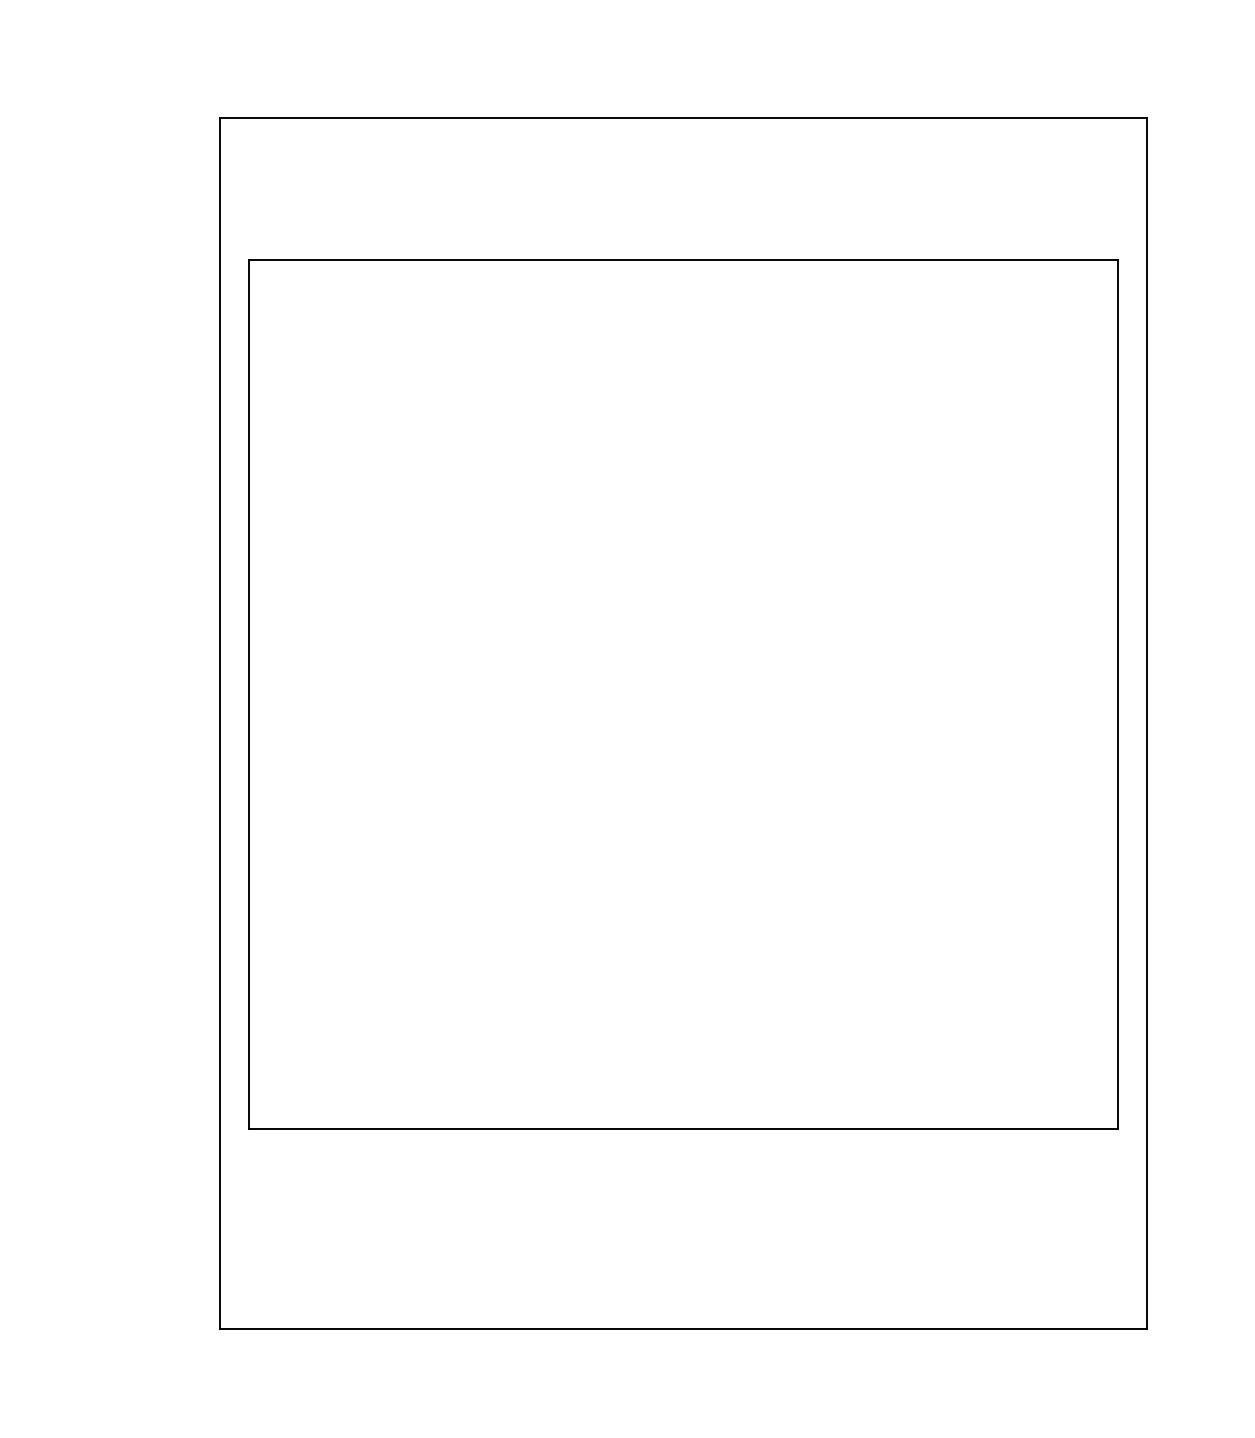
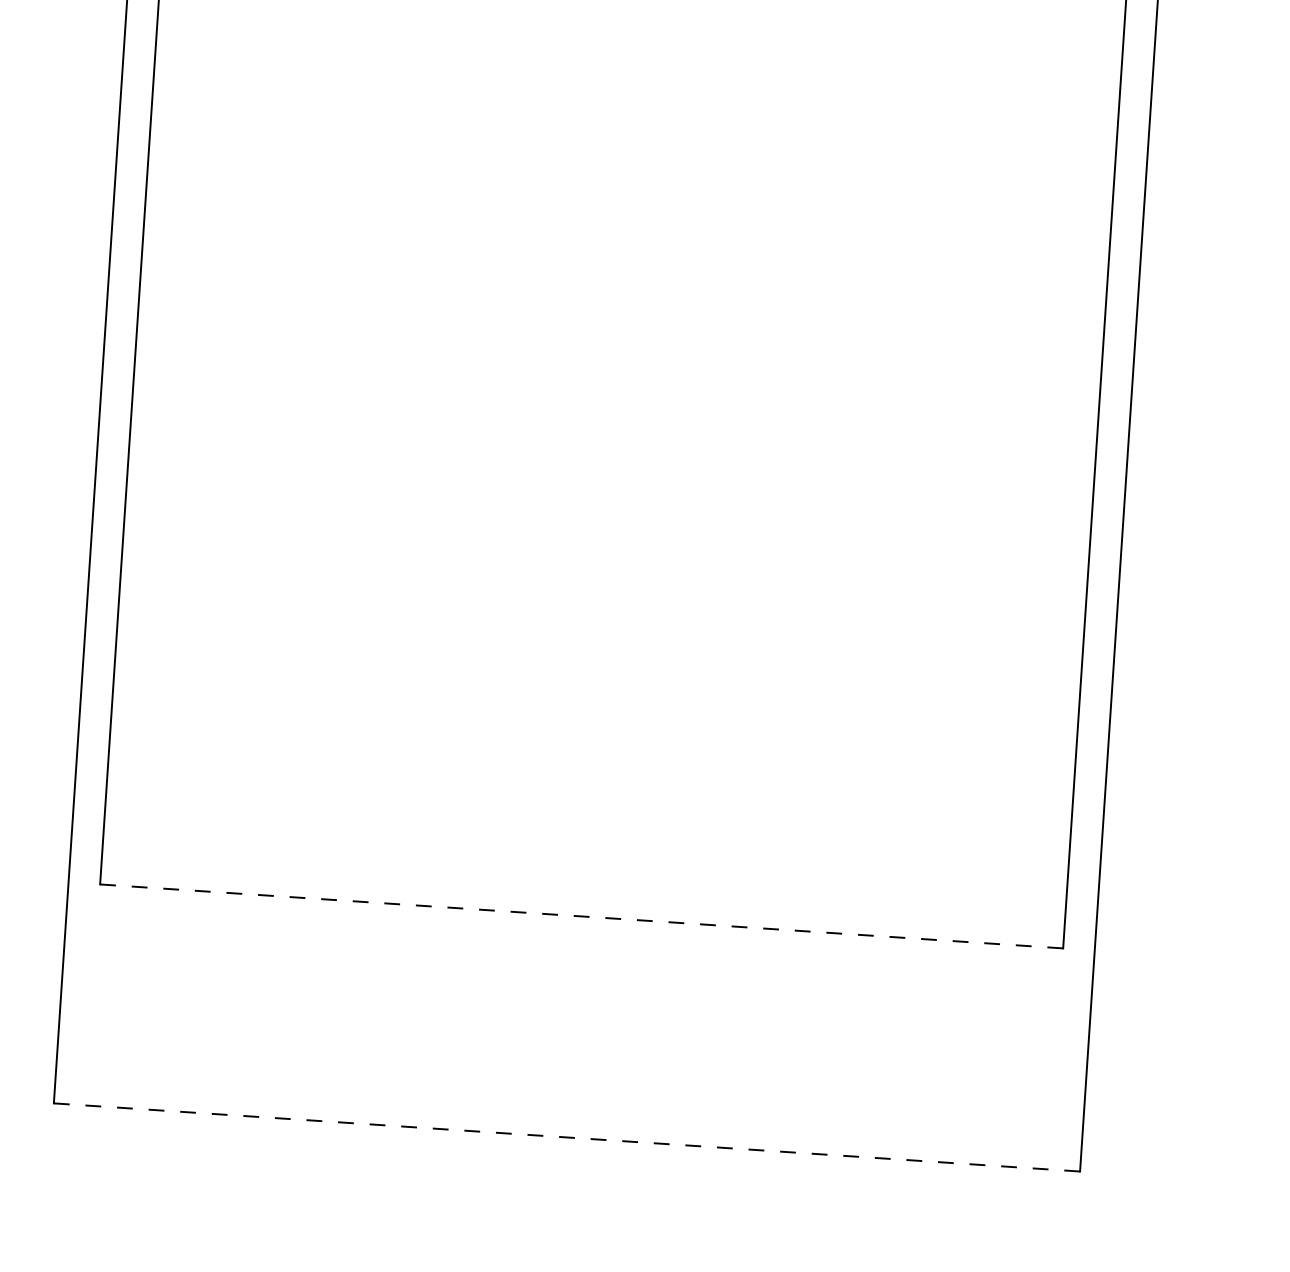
line: (683, 1129) -> (581, 916), solid -> dashed
line: (683, 1328) -> (567, 1137), solid -> dashed

